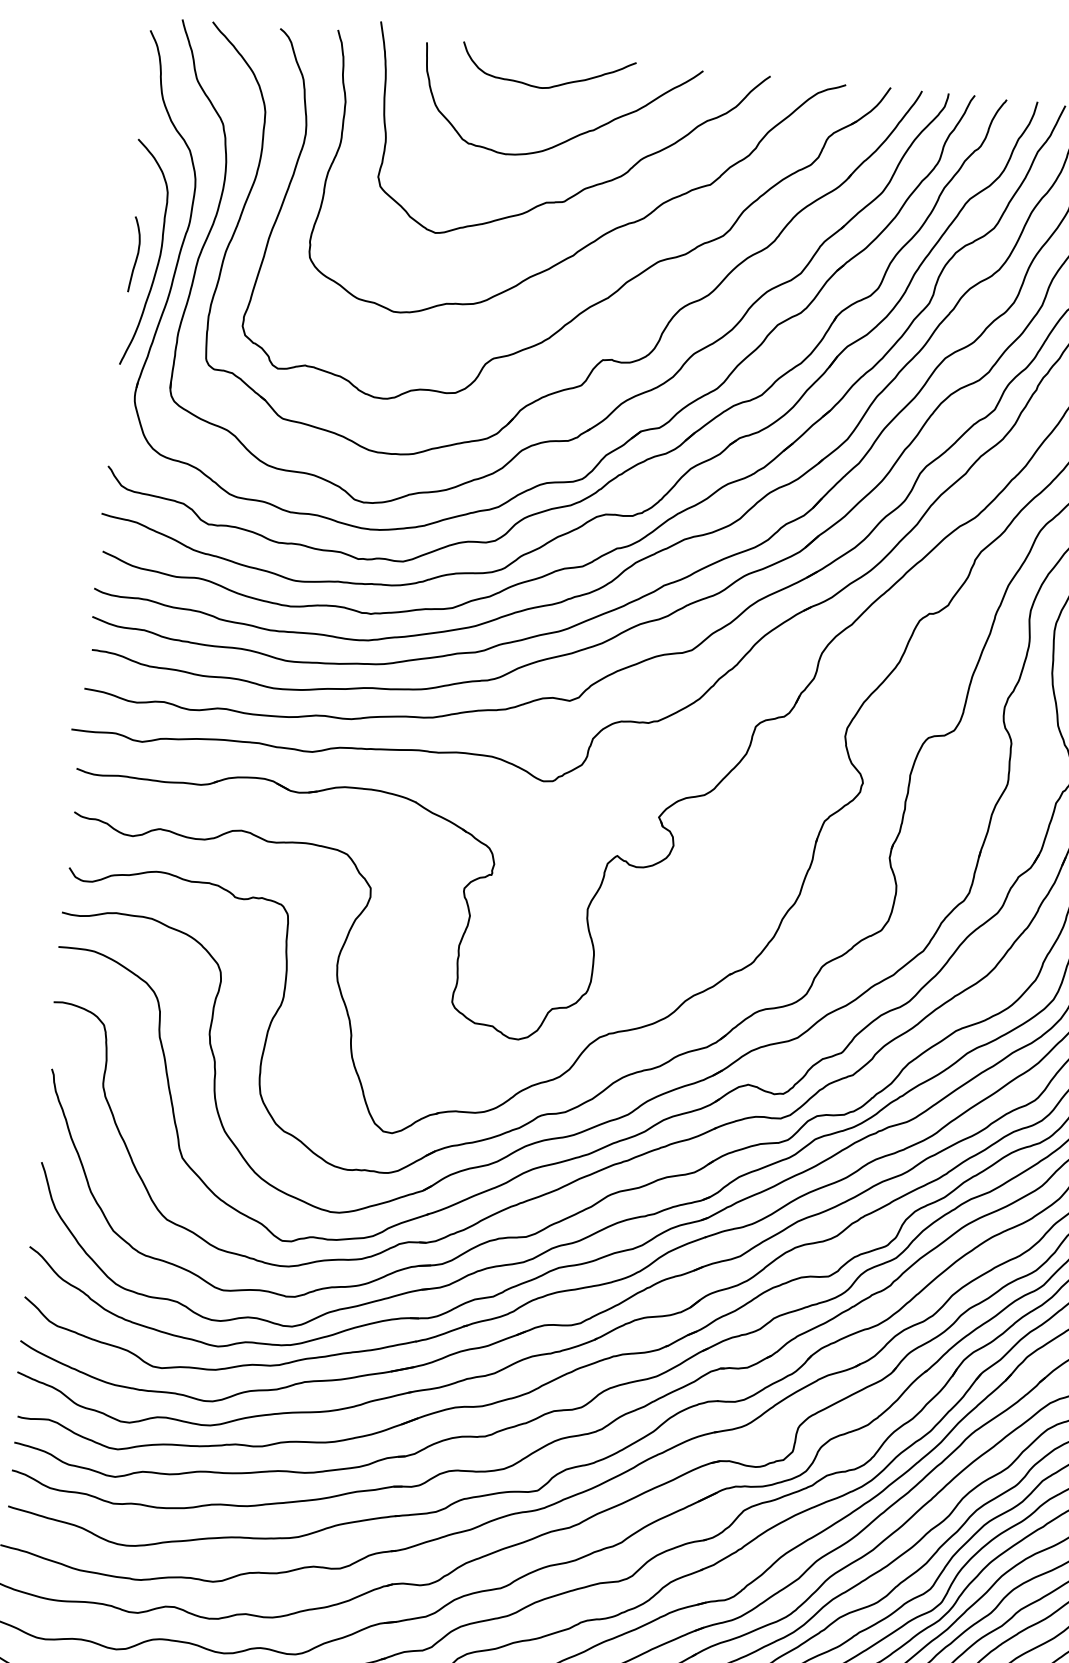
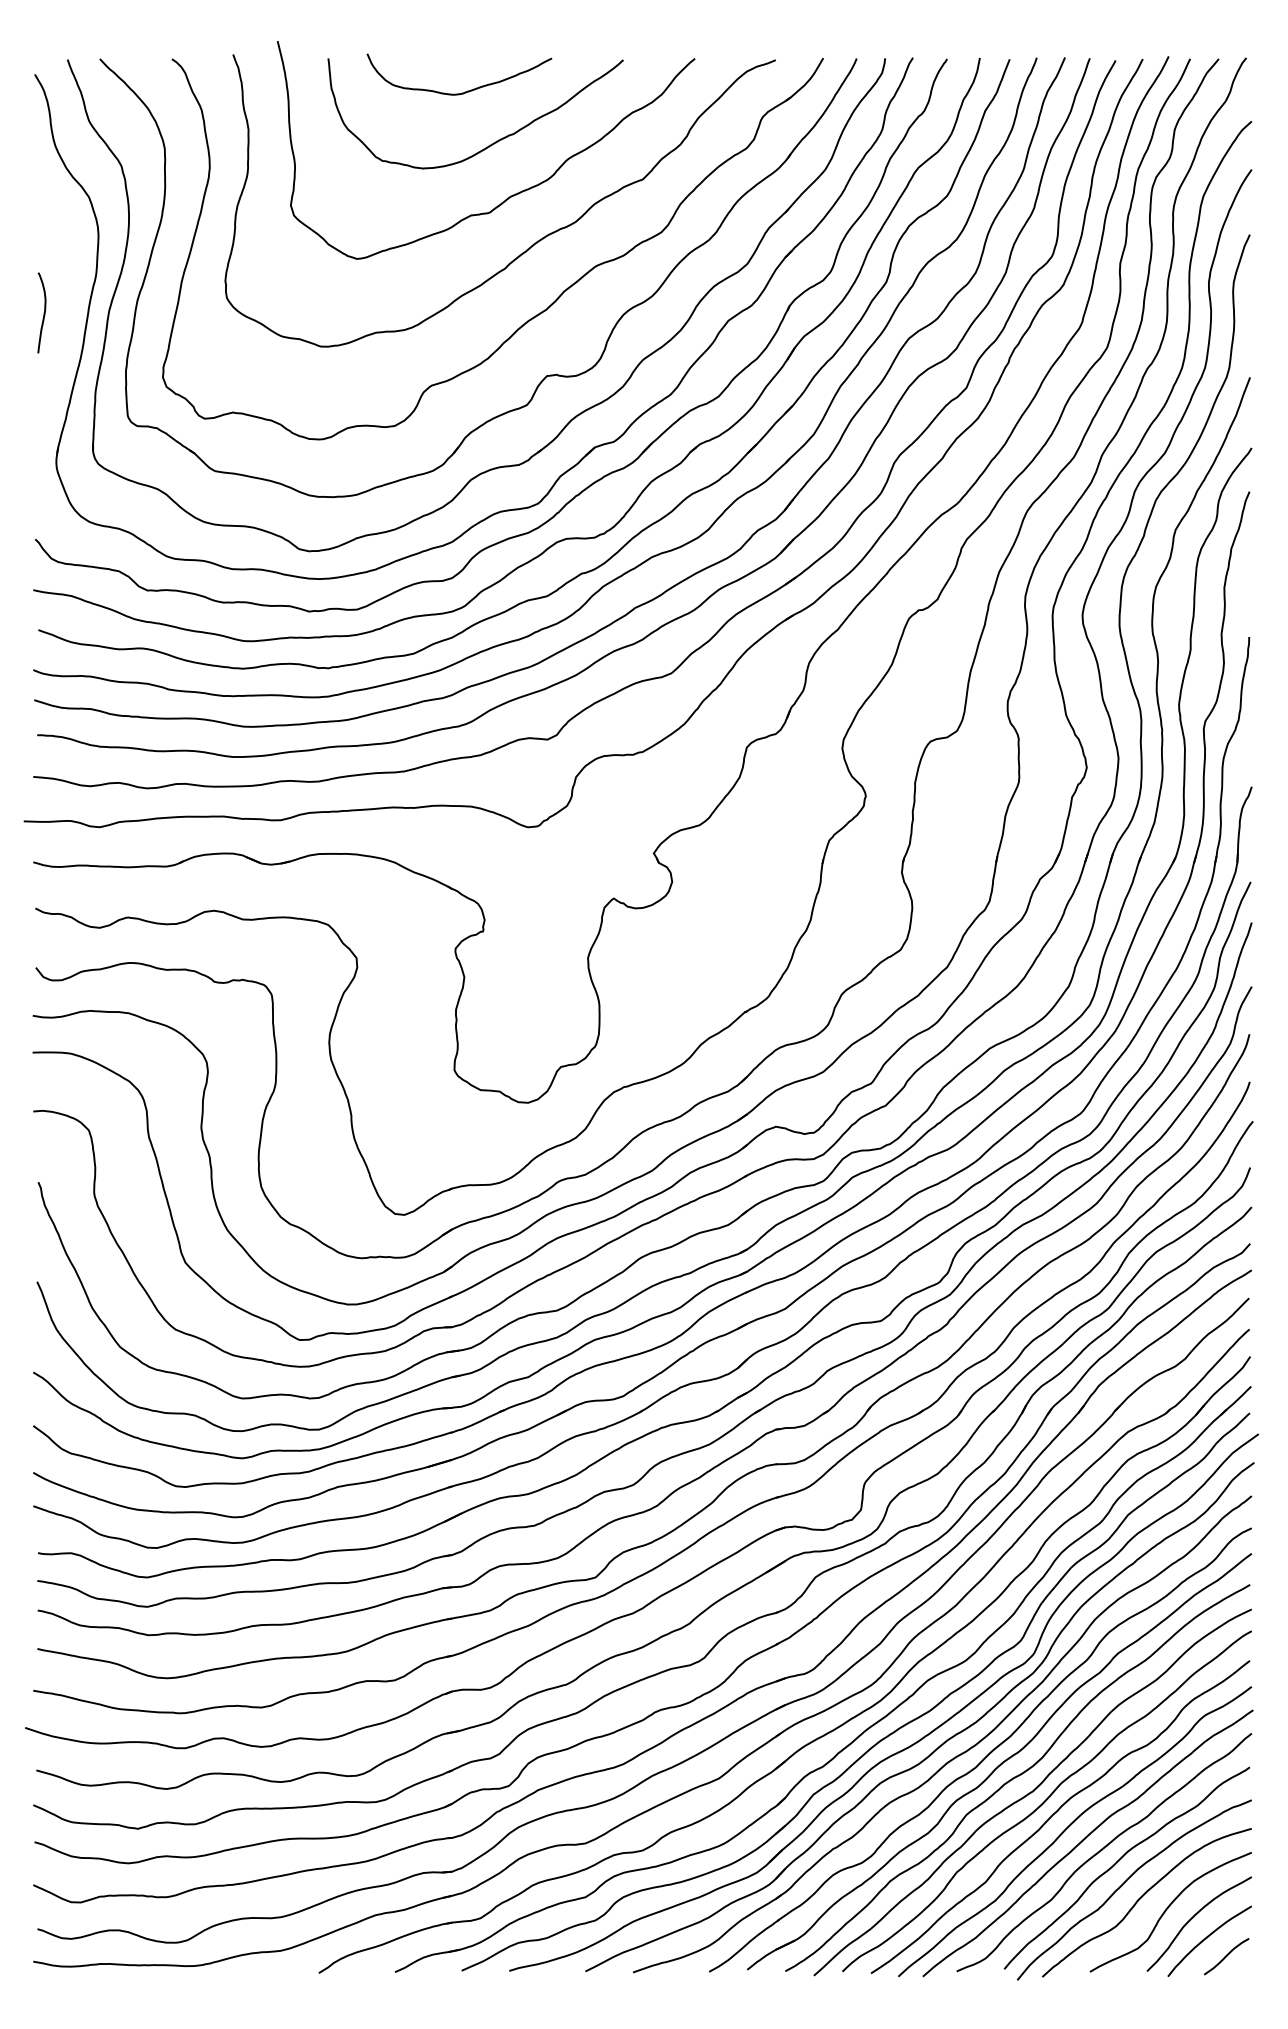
curve: (159, 254) -> (67, 310), removed

